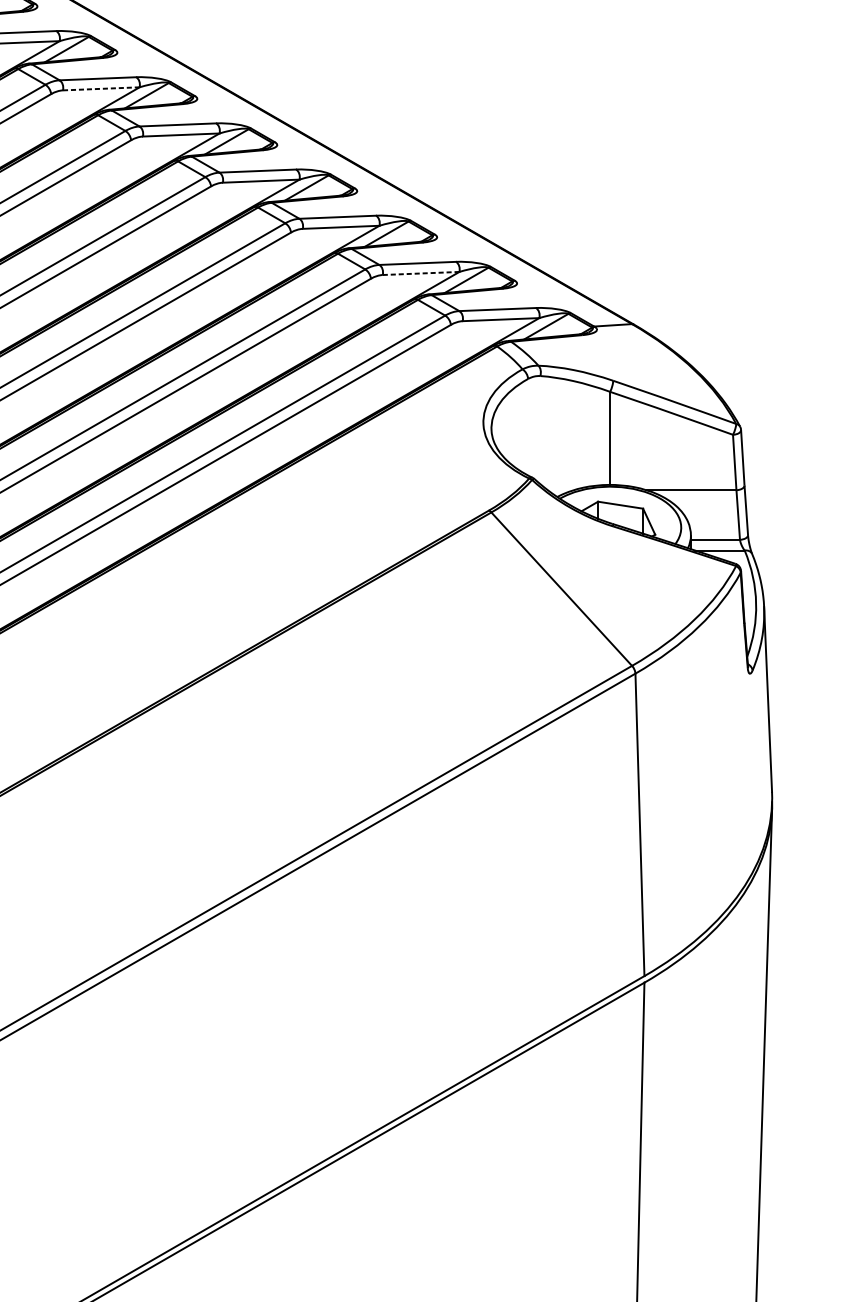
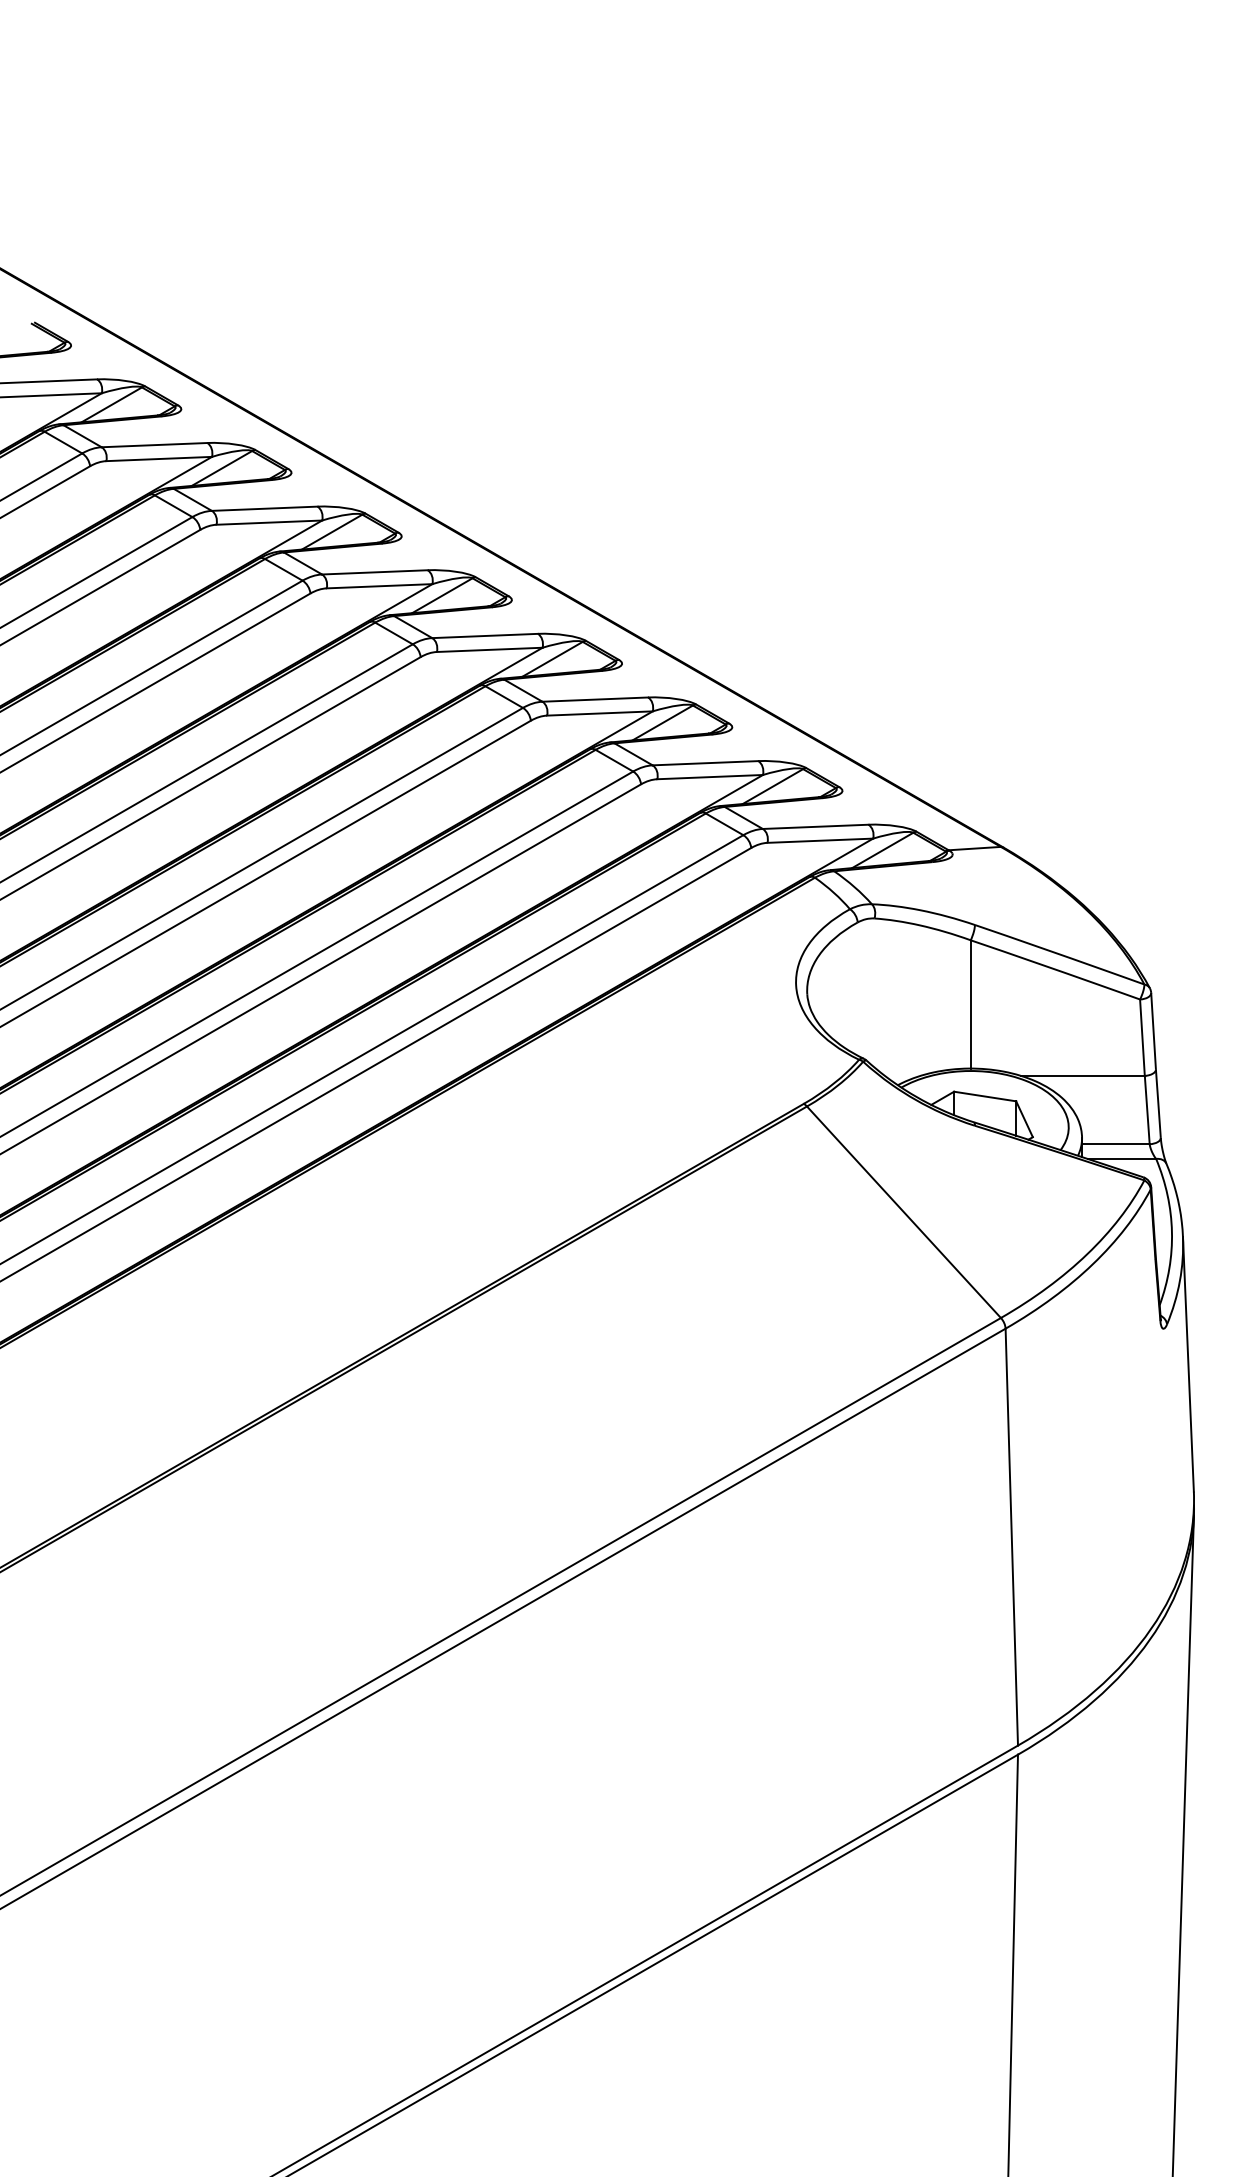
line: (101, 88) -> (269, 522), dashed -> solid
line: (421, 273) -> (710, 777), dashed -> solid

